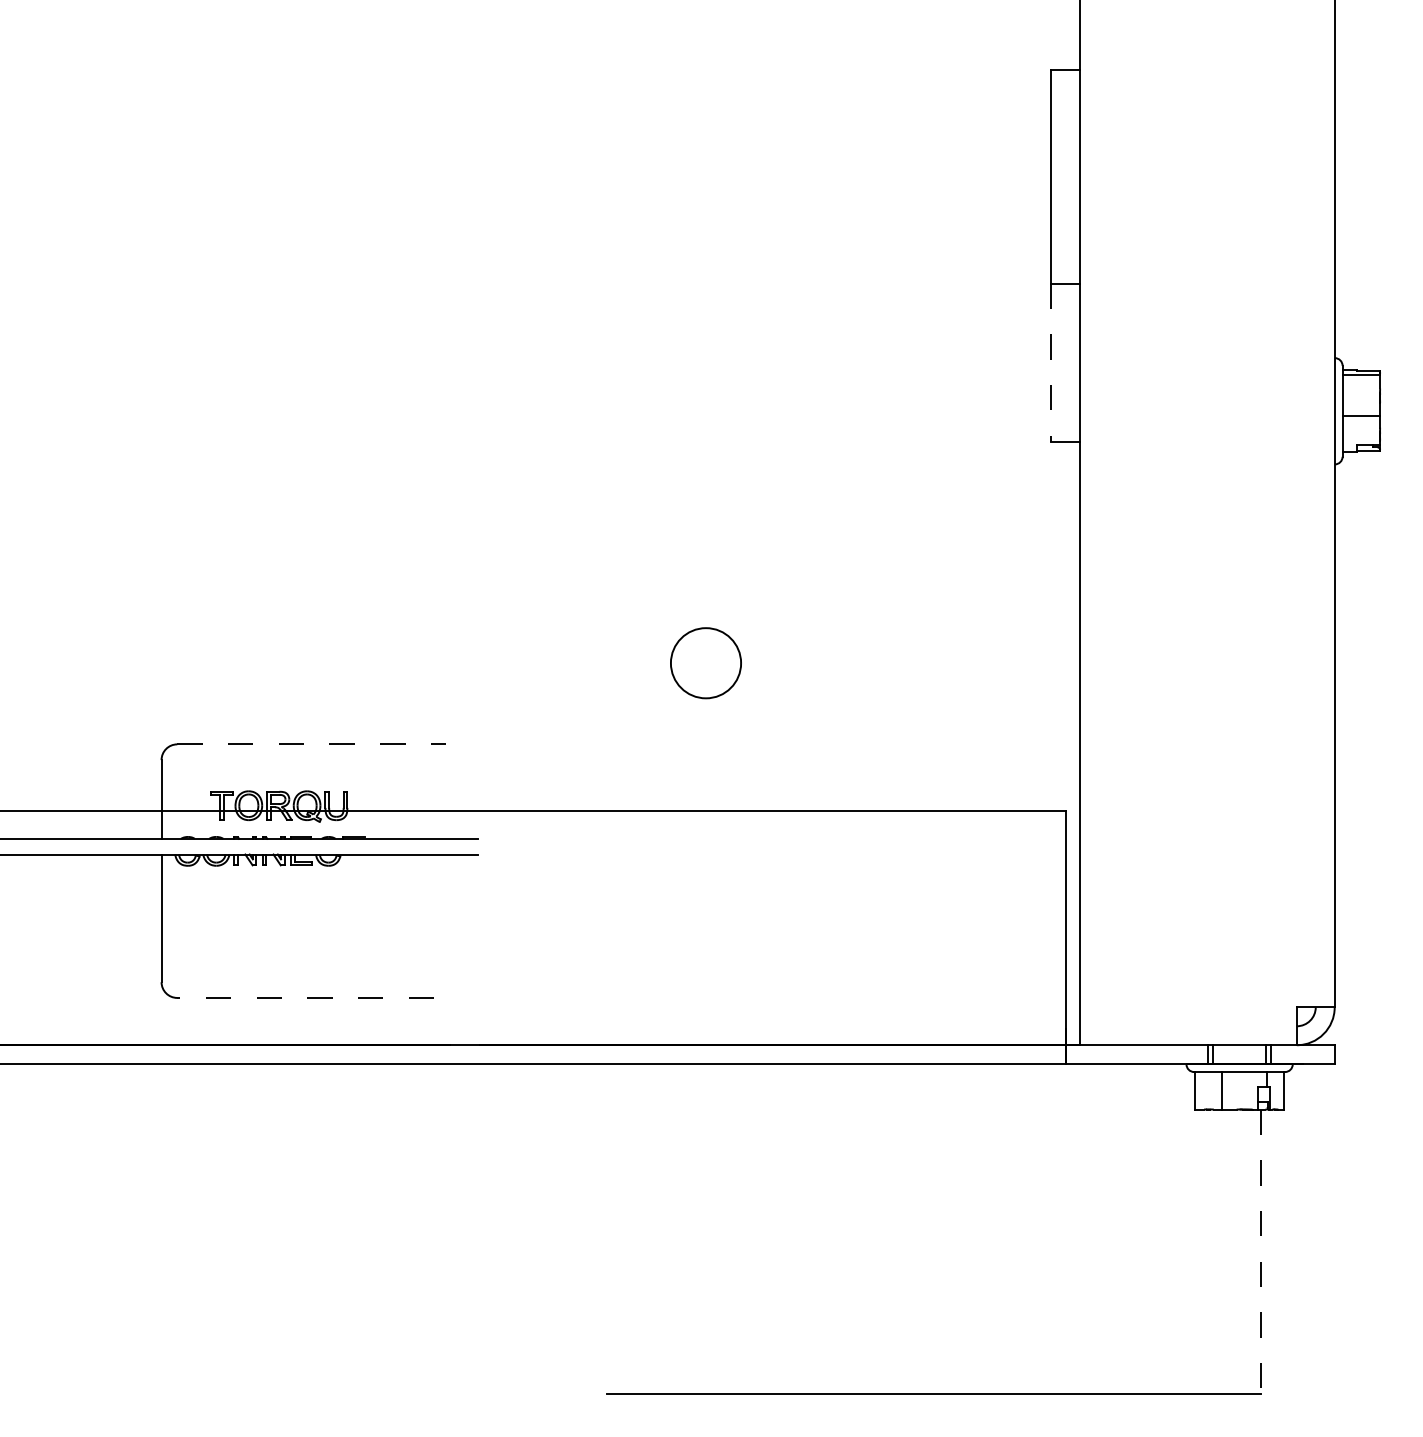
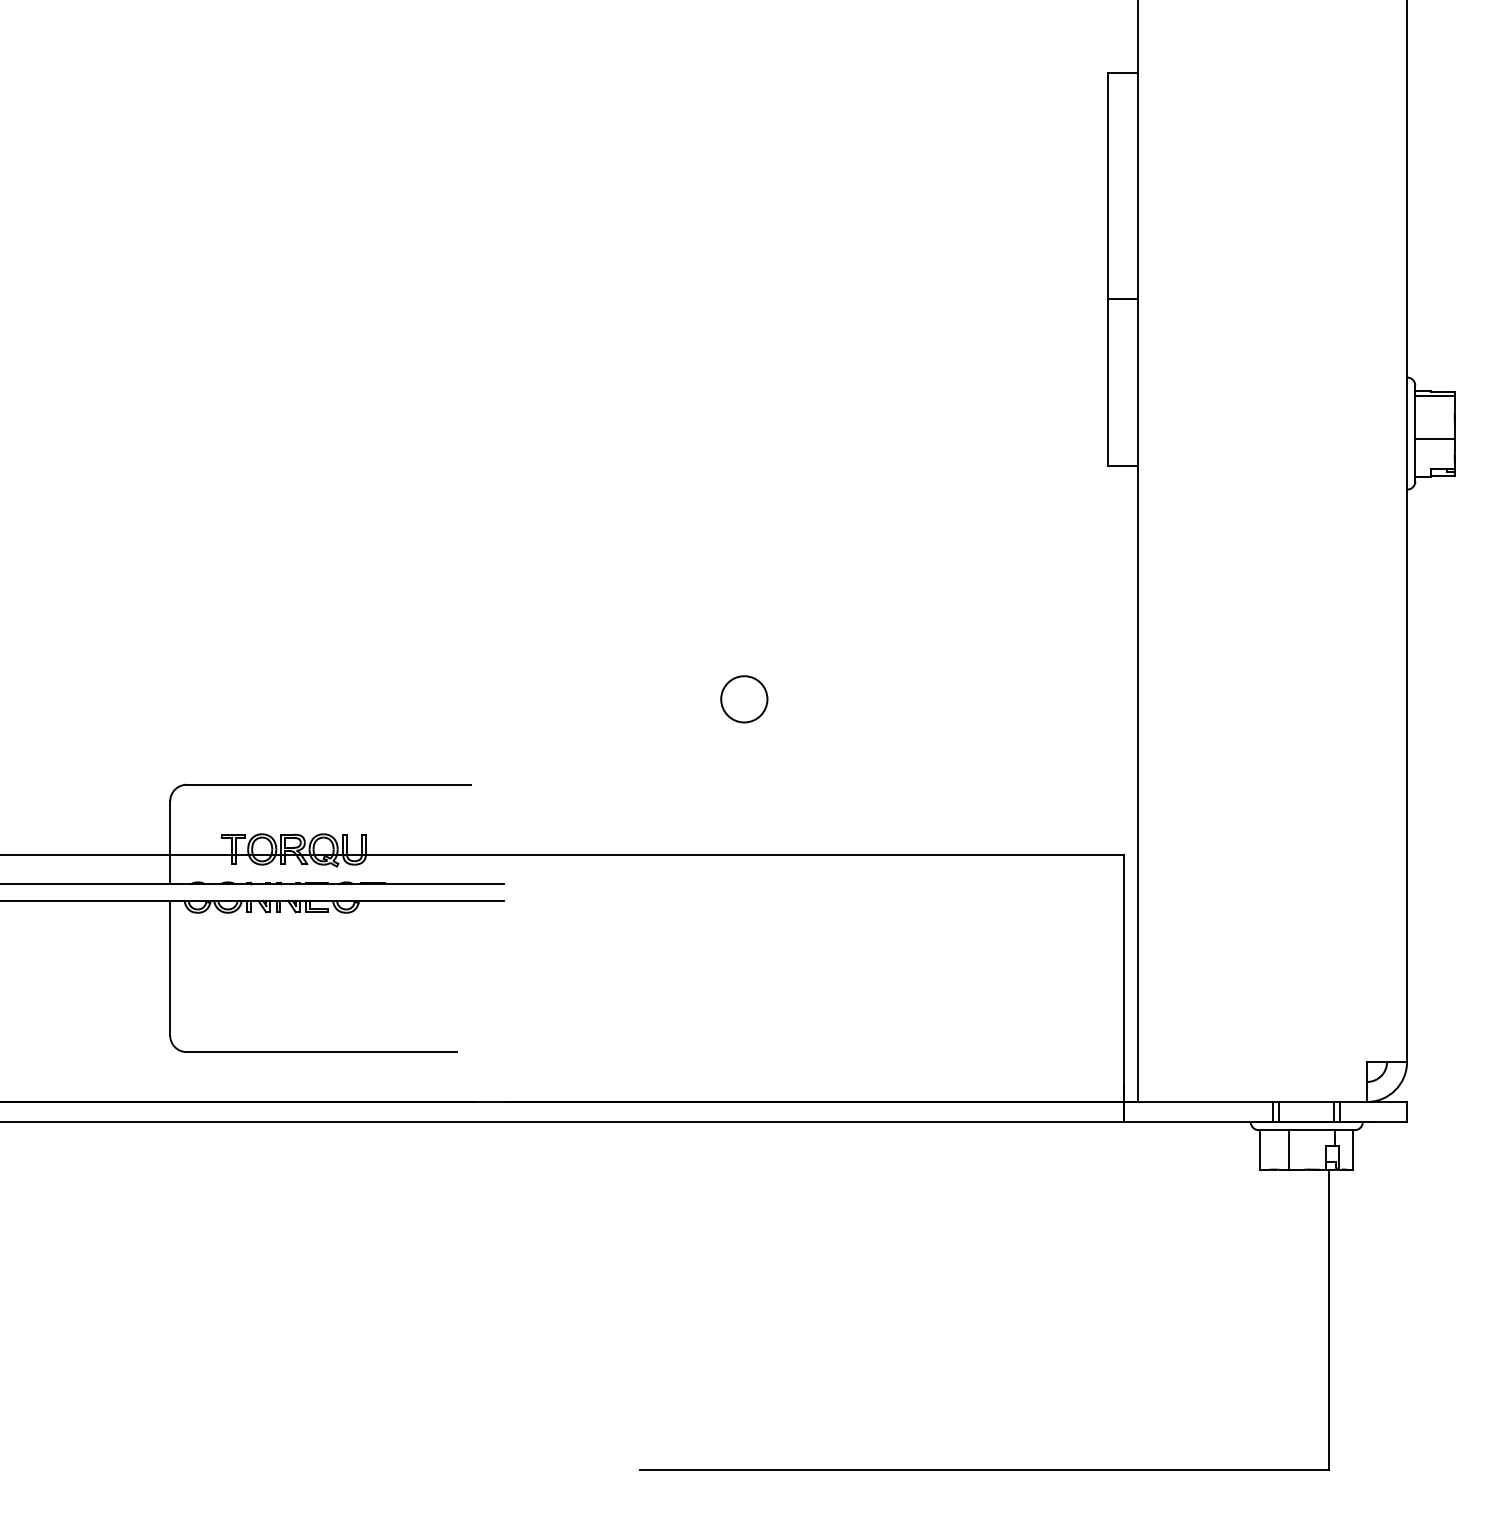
line: (1051, 362) -> (1108, 382), dashed -> solid
circle: (706, 663) -> (744, 699), size x0.62
line: (311, 744) -> (328, 784), dashed -> solid
line: (305, 998) -> (321, 1052), dashed -> solid
line: (1261, 1251) -> (1329, 1319), dashed -> solid

